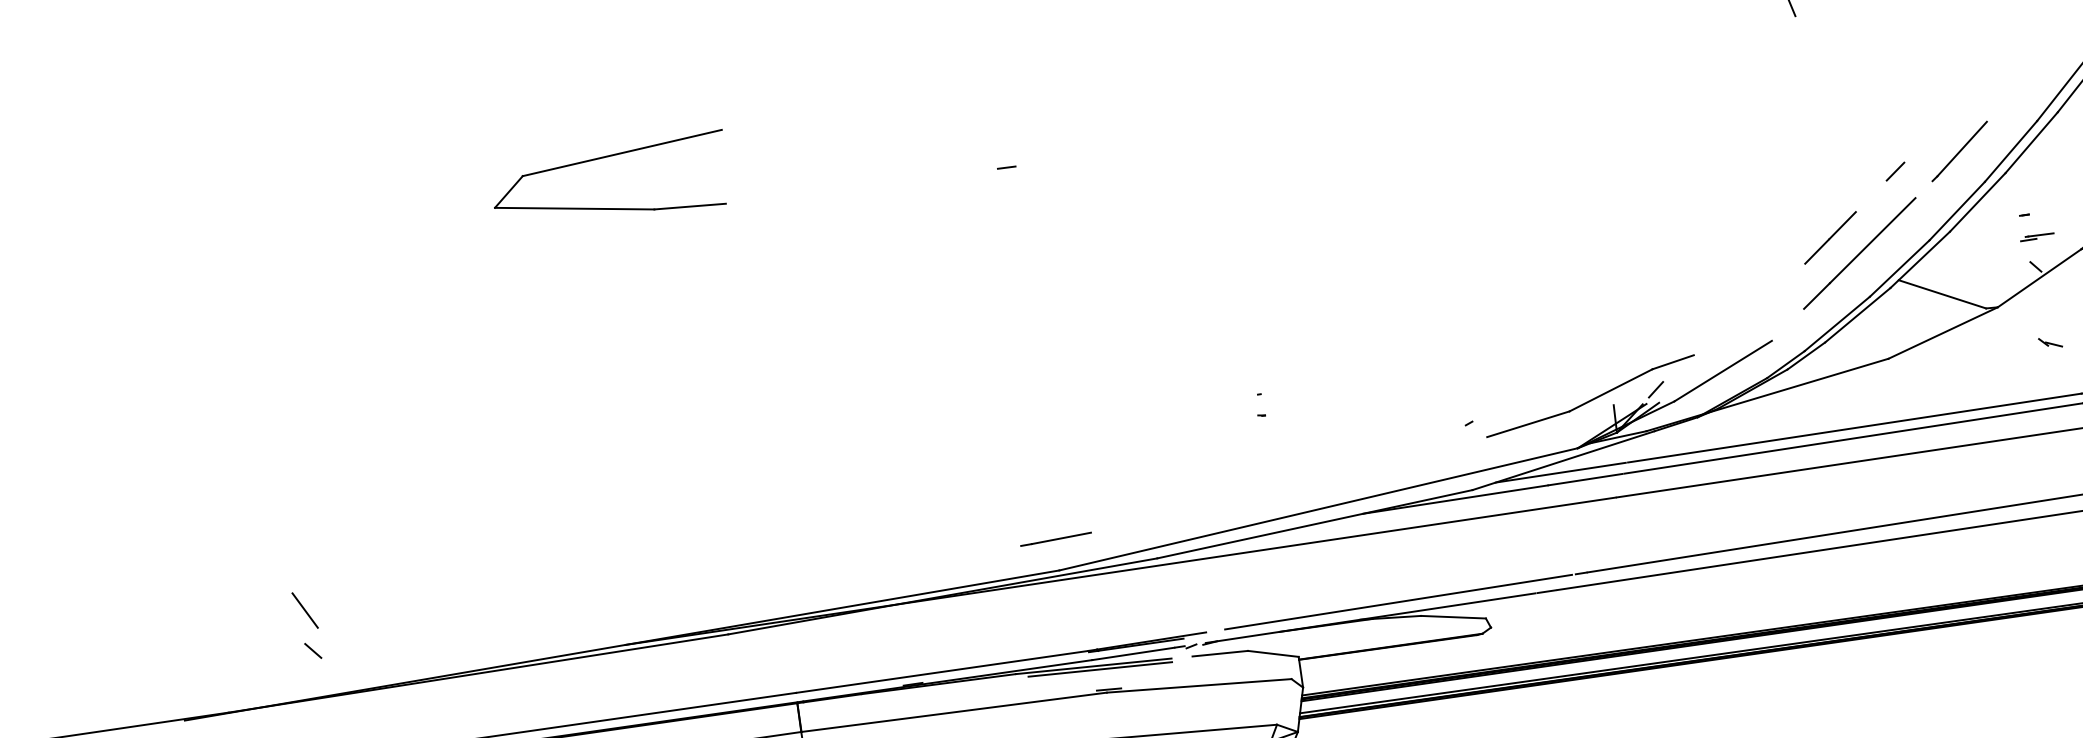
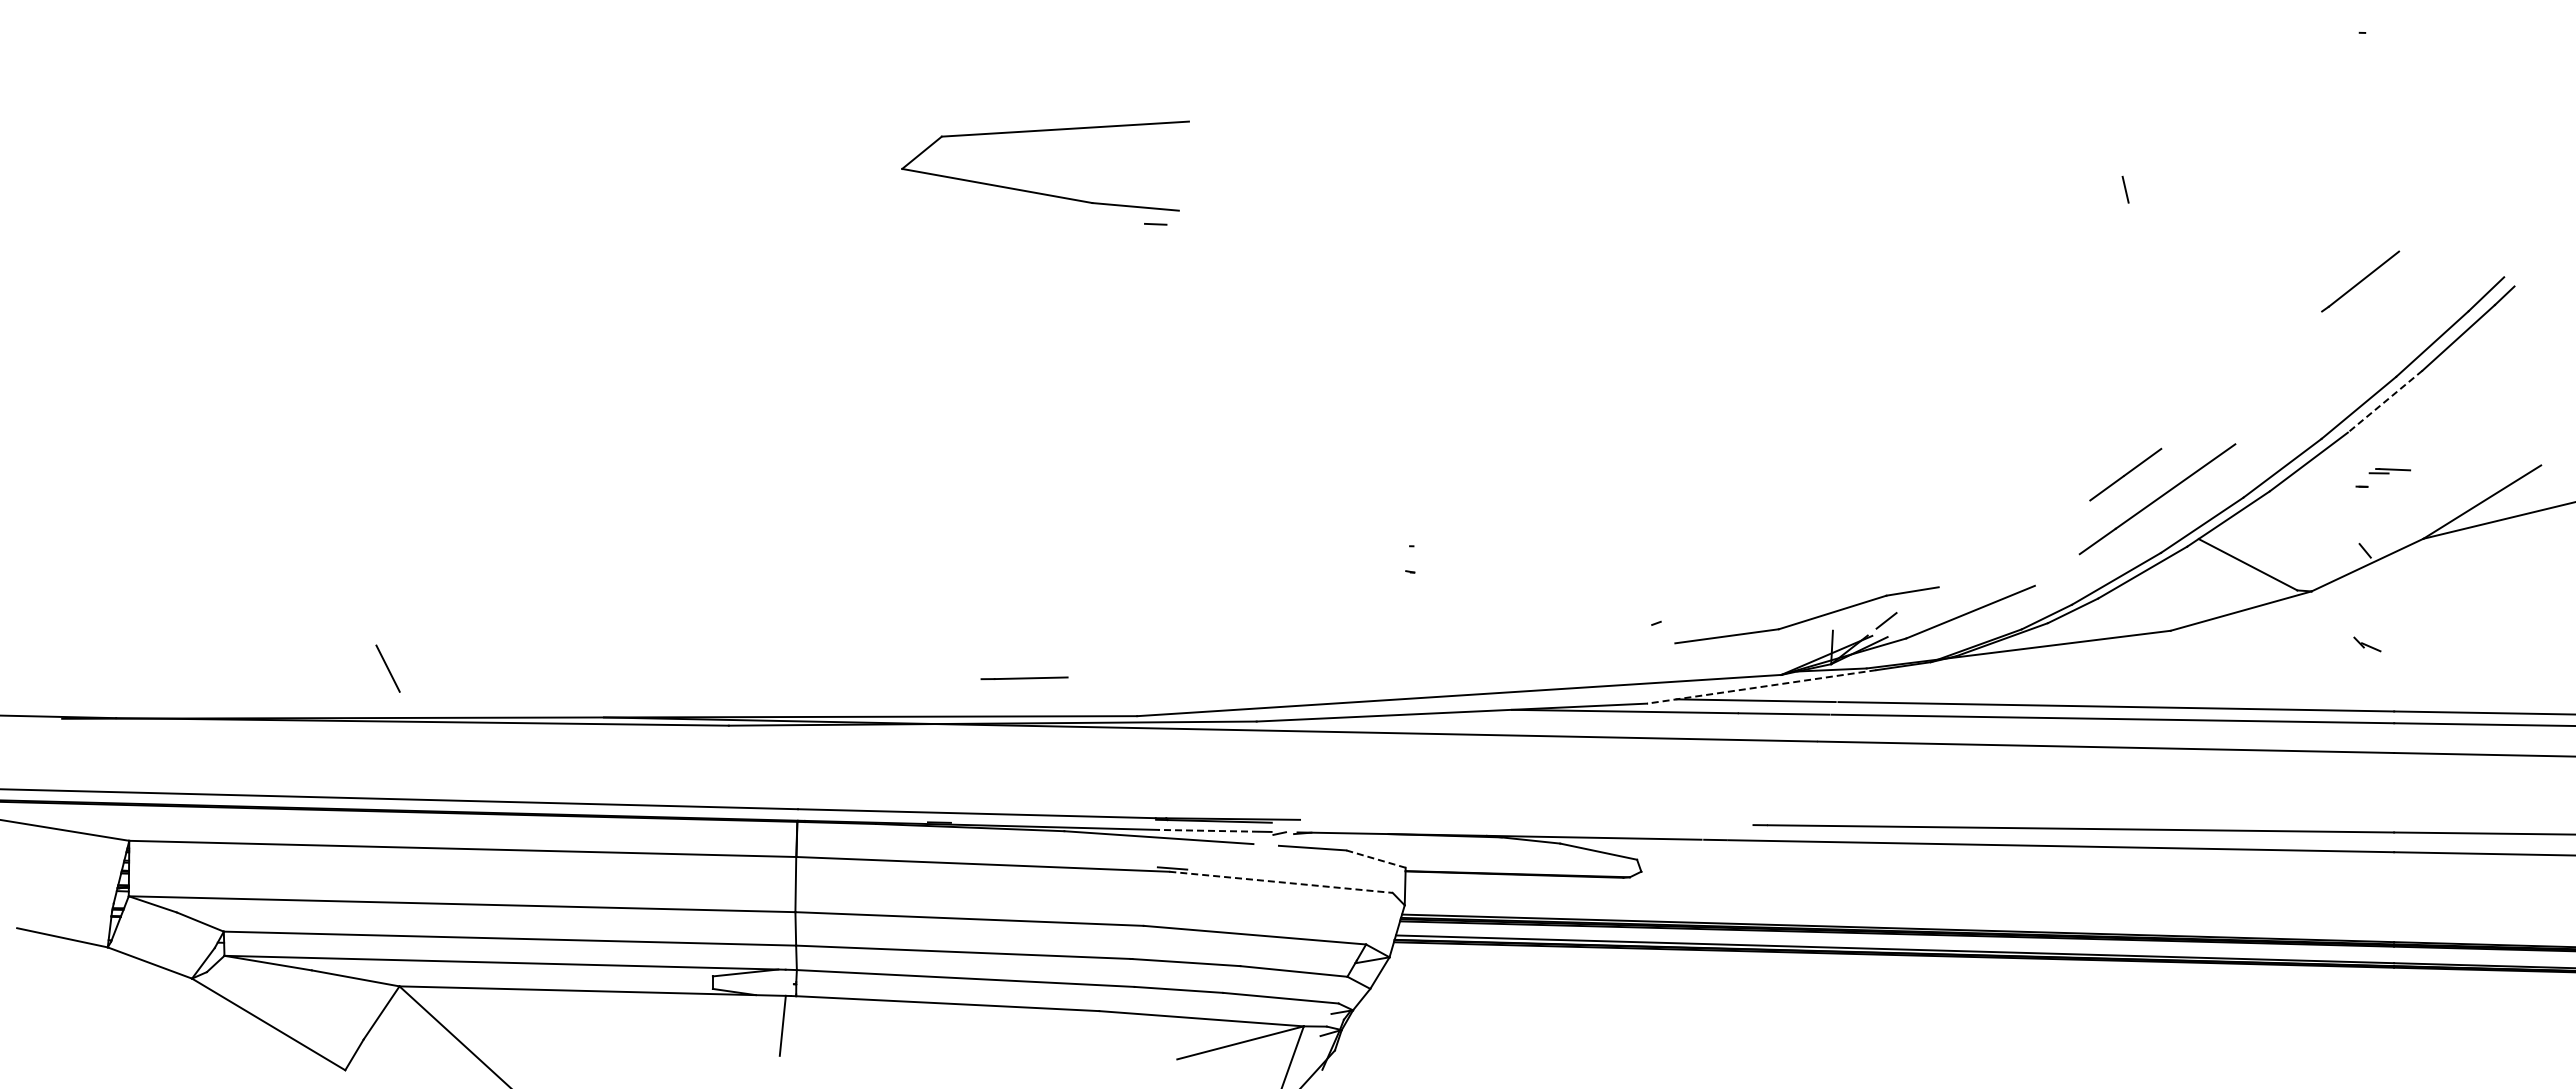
line: (2031, 142) -> (2385, 401), solid -> dashed
line: (1959, 151) -> (2360, 281), moved
line: (1895, 171) -> (2216, 408), removed
part: (610, 208) -> (1040, 192), moved
part: (2036, 237) -> (2389, 471), moved
line: (1563, 460) -> (1761, 686), solid -> dashed
line: (1056, 539) -> (1024, 678), moved
line: (1398, 602) -> (1535, 822), removed
line: (304, 610) -> (387, 668), moved
line: (313, 650) -> (229, 661), removed
line: (1133, 653) -> (1208, 830), solid -> dashed
line: (1273, 654) -> (1376, 859), solid -> dashed
line: (1099, 669) -> (1165, 842), removed
line: (1199, 685) -> (1281, 882), solid -> dashed

